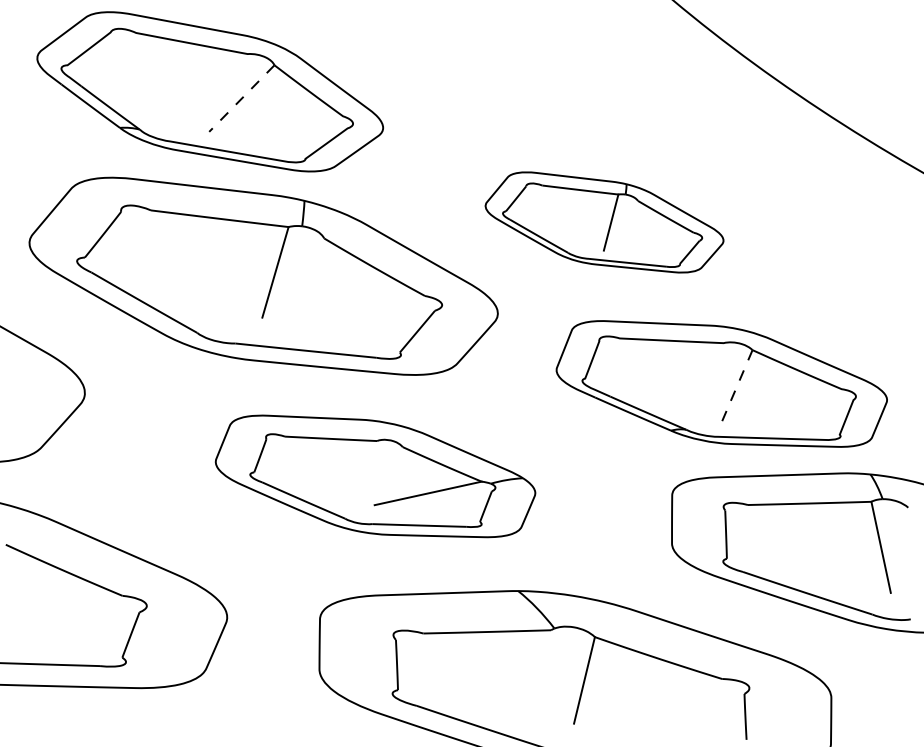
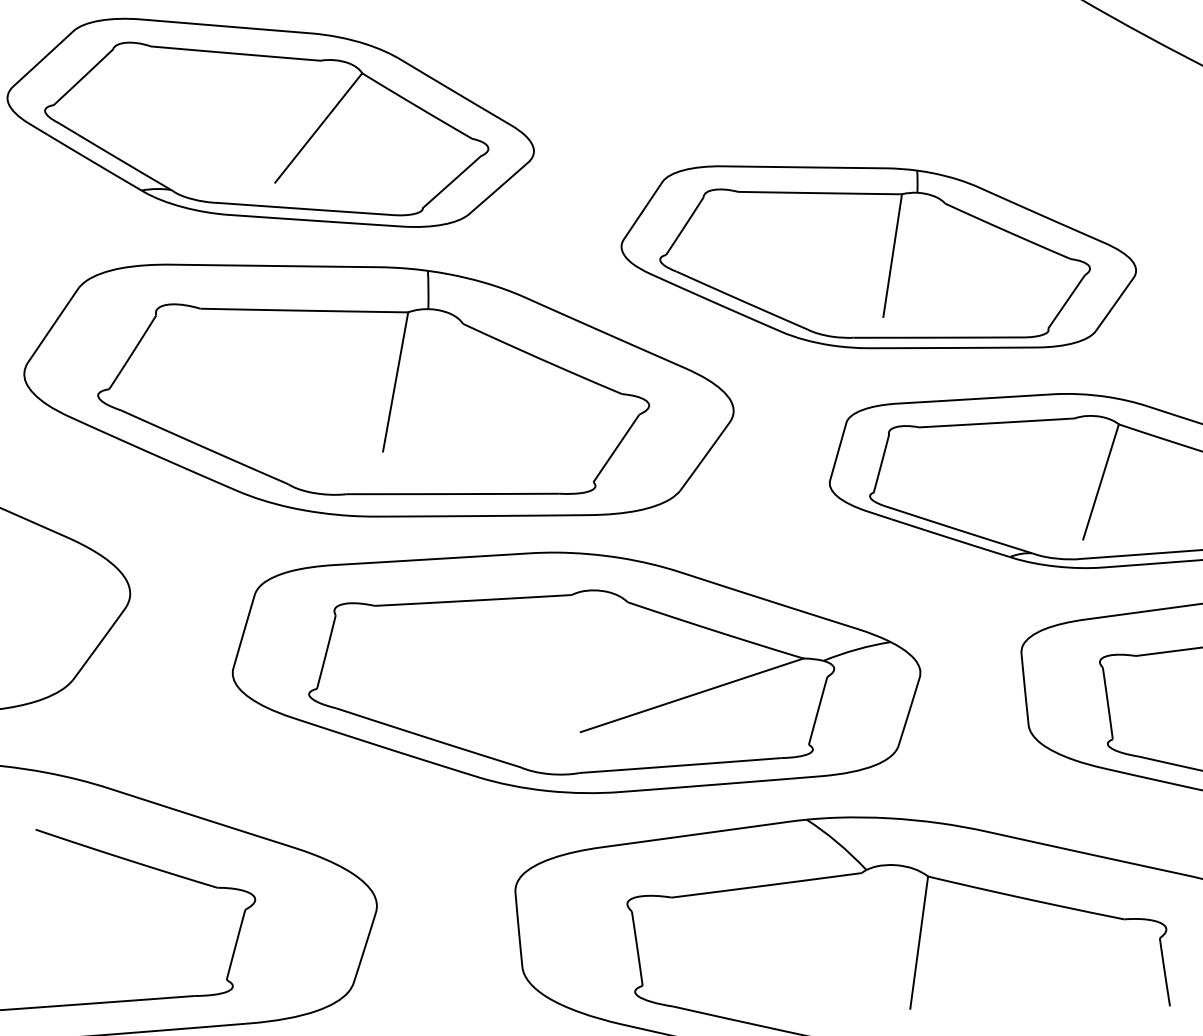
line: (241, 98) -> (318, 127), dashed -> solid
part: (604, 222) -> (878, 256), size x1.43
line: (736, 387) -> (1100, 482), dashed -> solid
part: (375, 476) -> (576, 670), size x1.43

